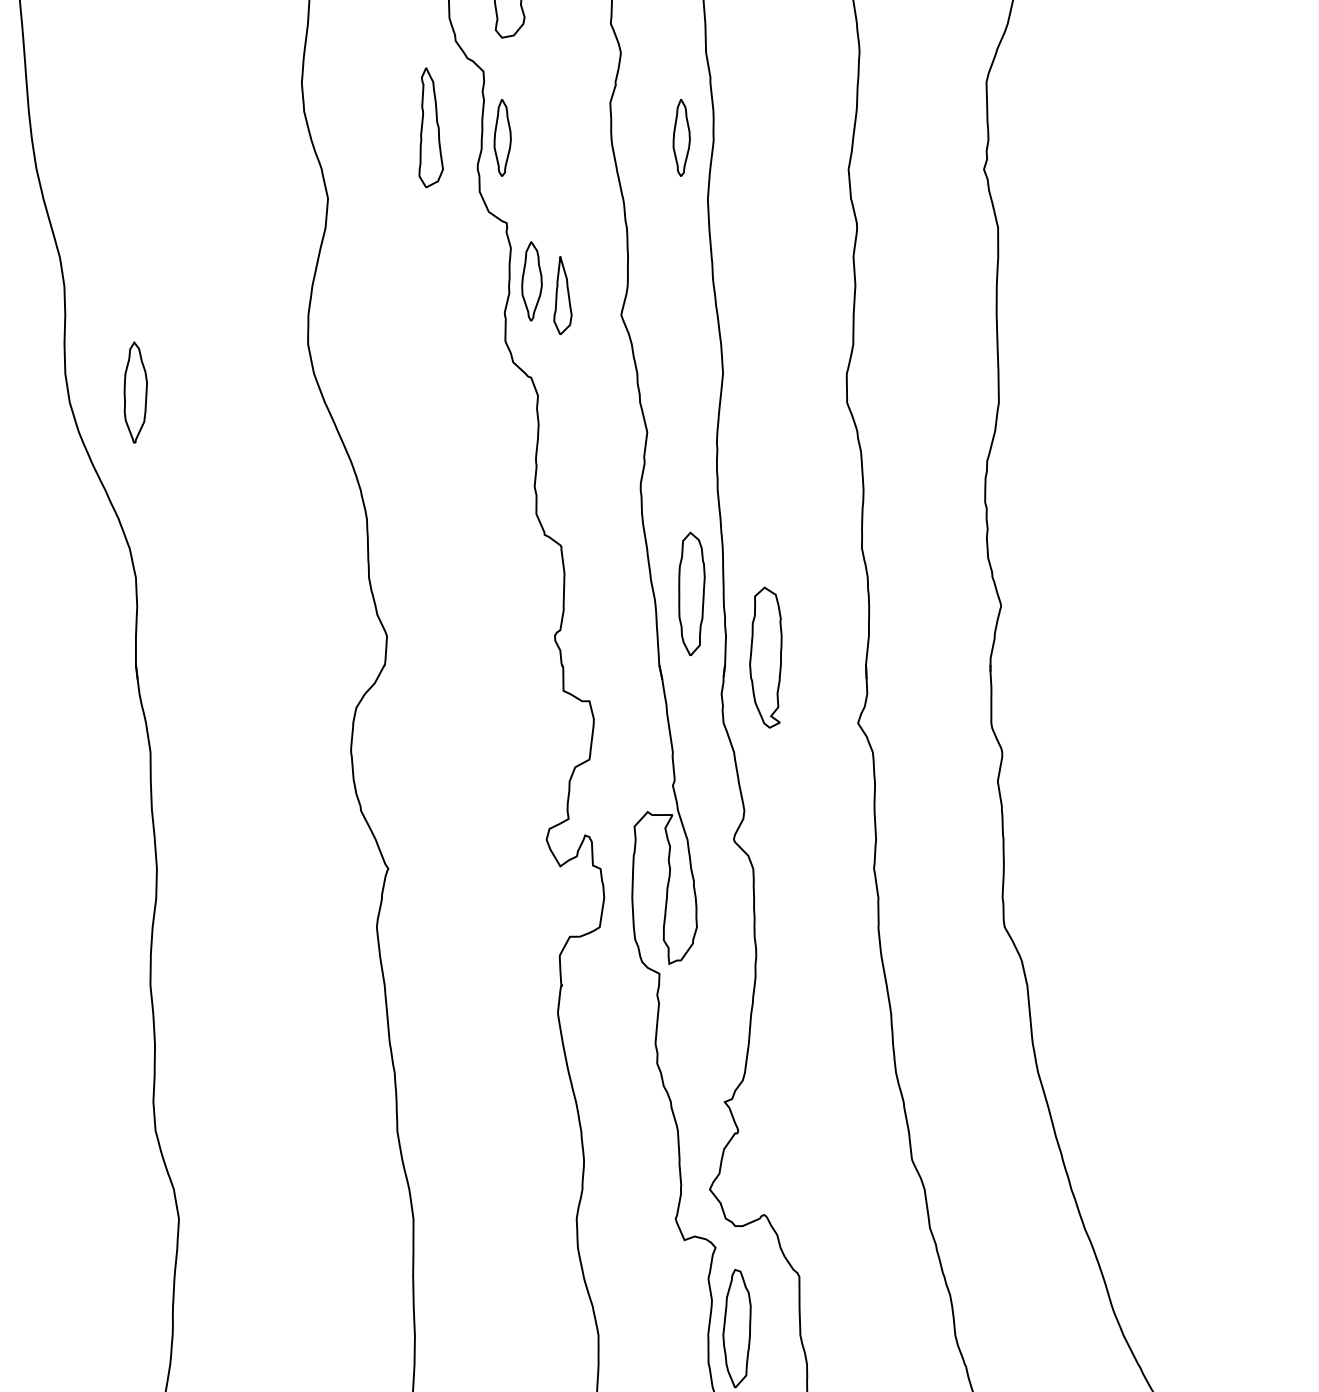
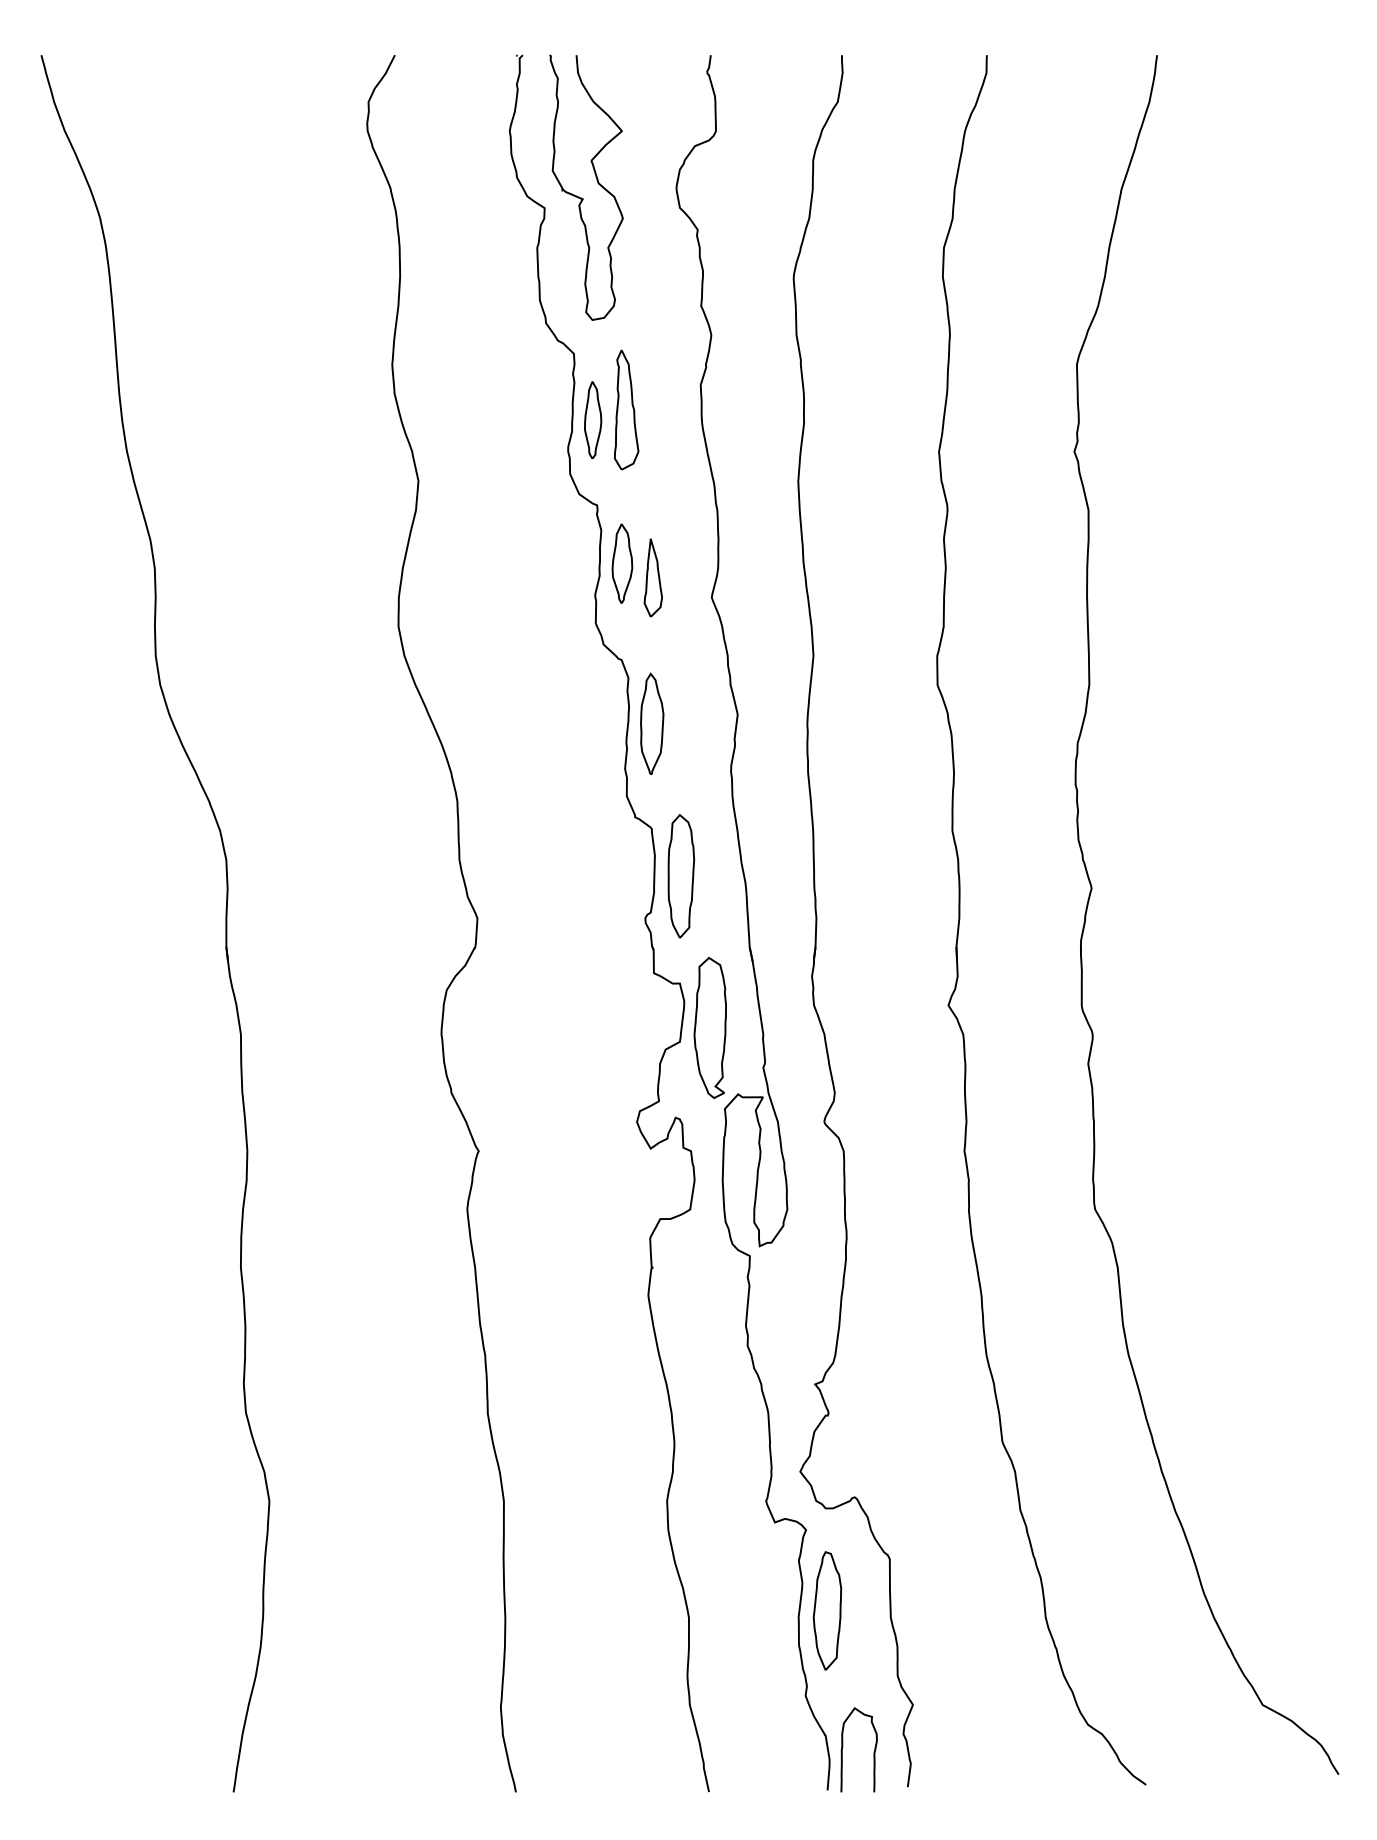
part: (431, 127) -> (626, 409), moved
part: (682, 137) -> (772, 419), removed
part: (136, 392) -> (652, 723), moved
part: (692, 594) -> (681, 876), moved
part: (765, 657) -> (709, 1027), moved

